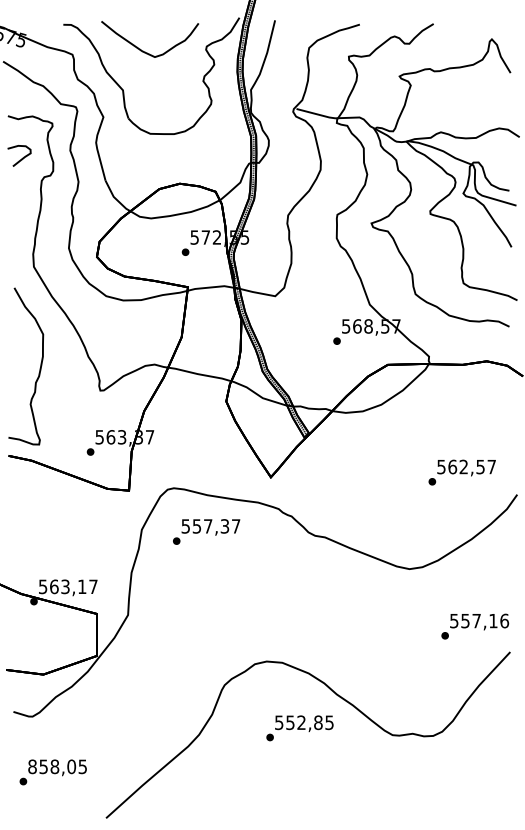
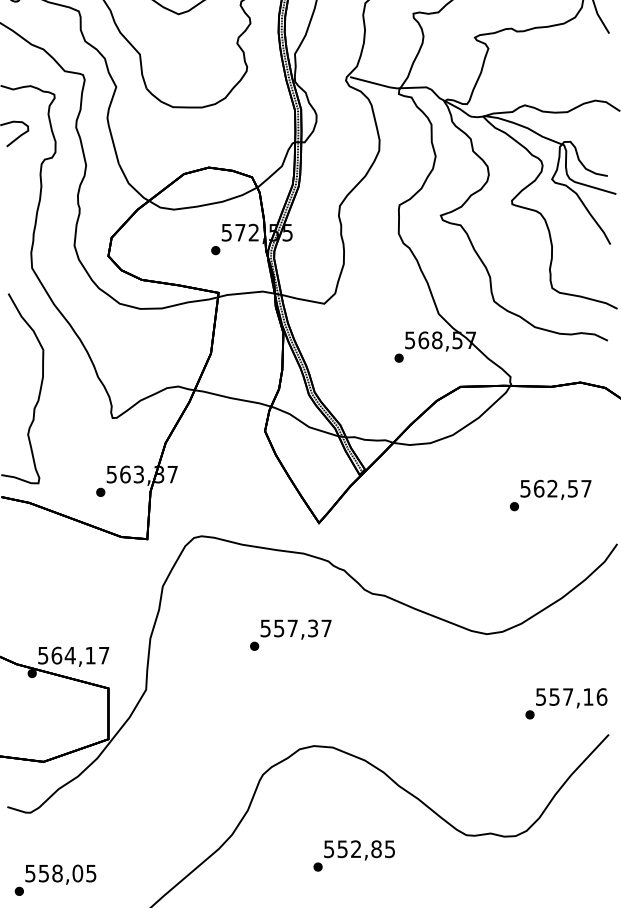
text: (461, 472) -> (549, 495), moved
text: (206, 531) -> (290, 634), moved
text: (65, 586) -> (70, 655), 563,17 -> 564,17
text: (299, 728) -> (353, 856), moved
text: (32, 766) -> (30, 873), 858,05 -> 558,05

